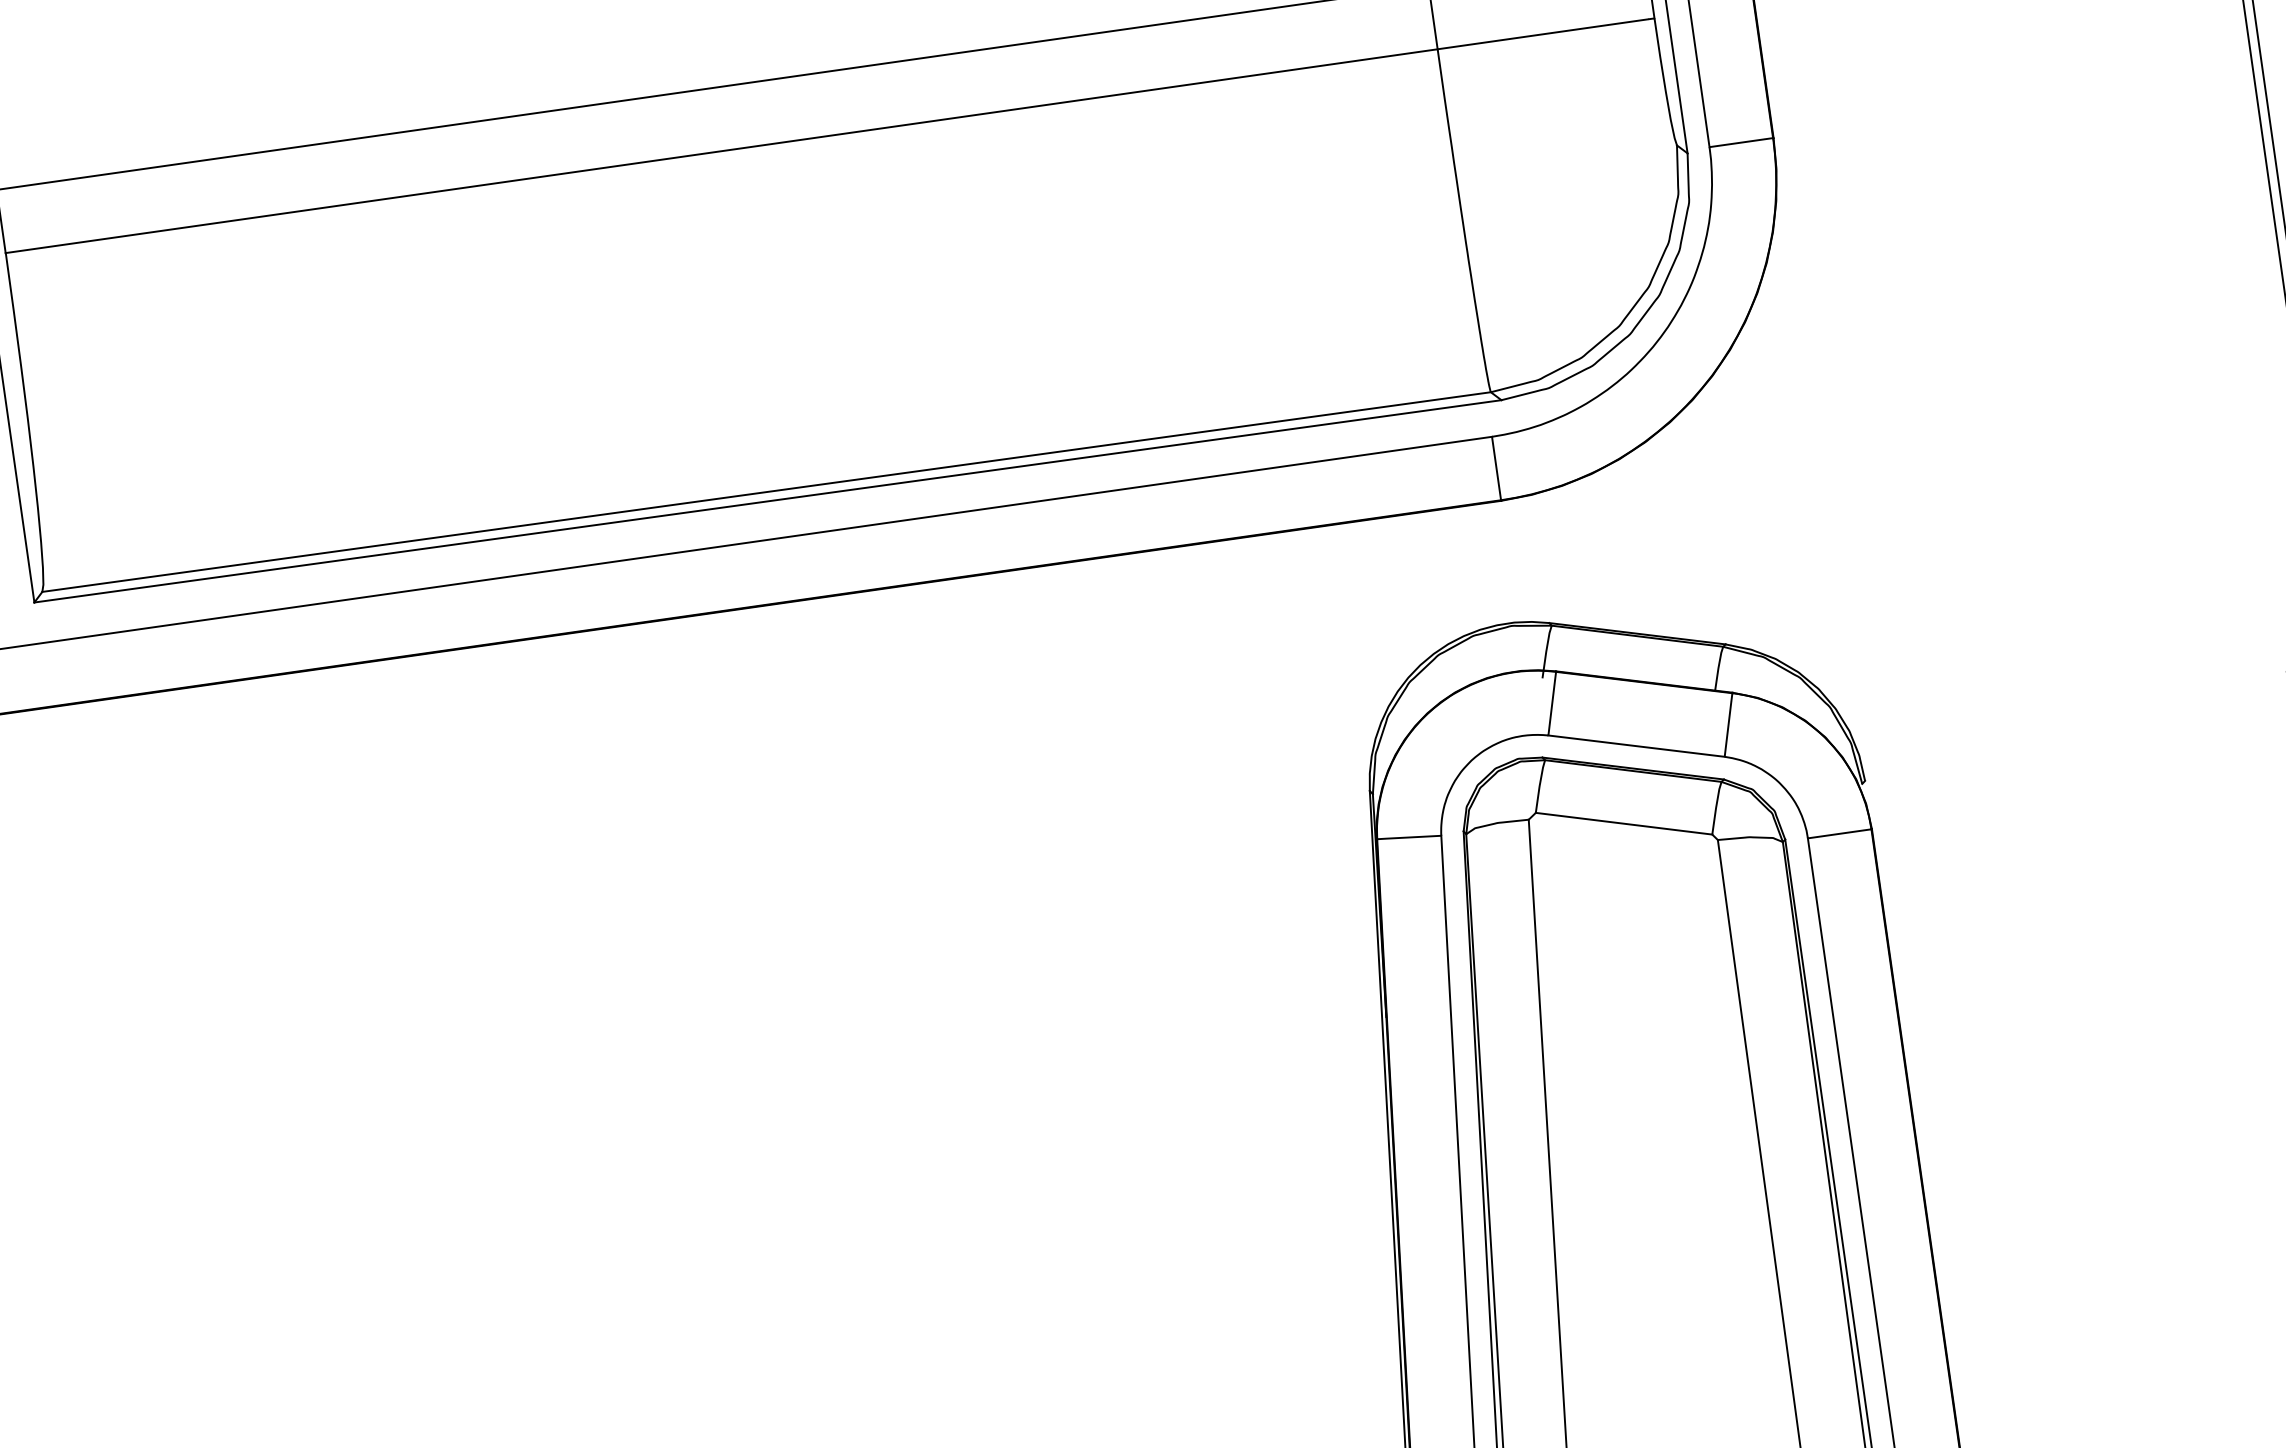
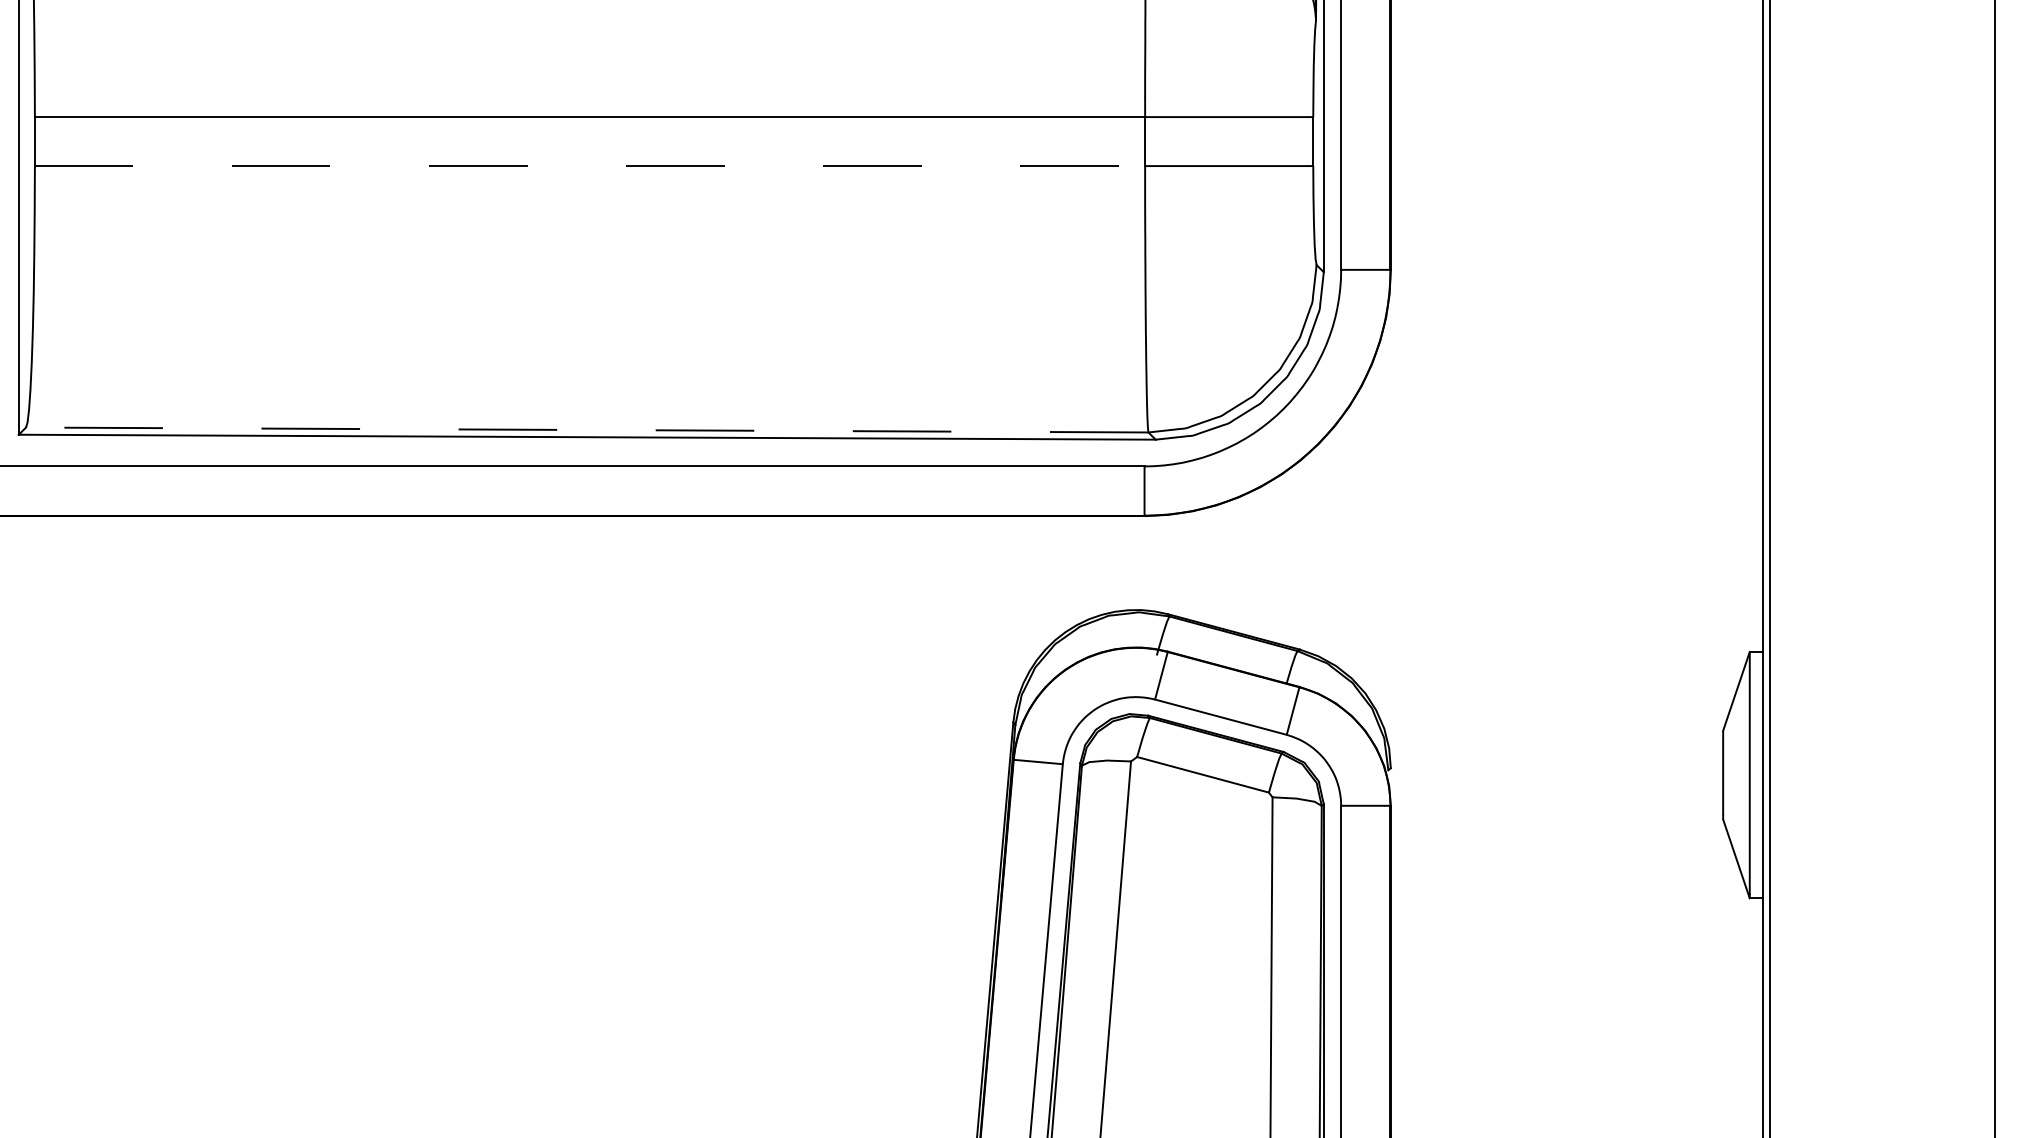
line: (722, 151) -> (590, 166), solid -> dashed
line: (765, 492) -> (586, 430), solid -> dashed

